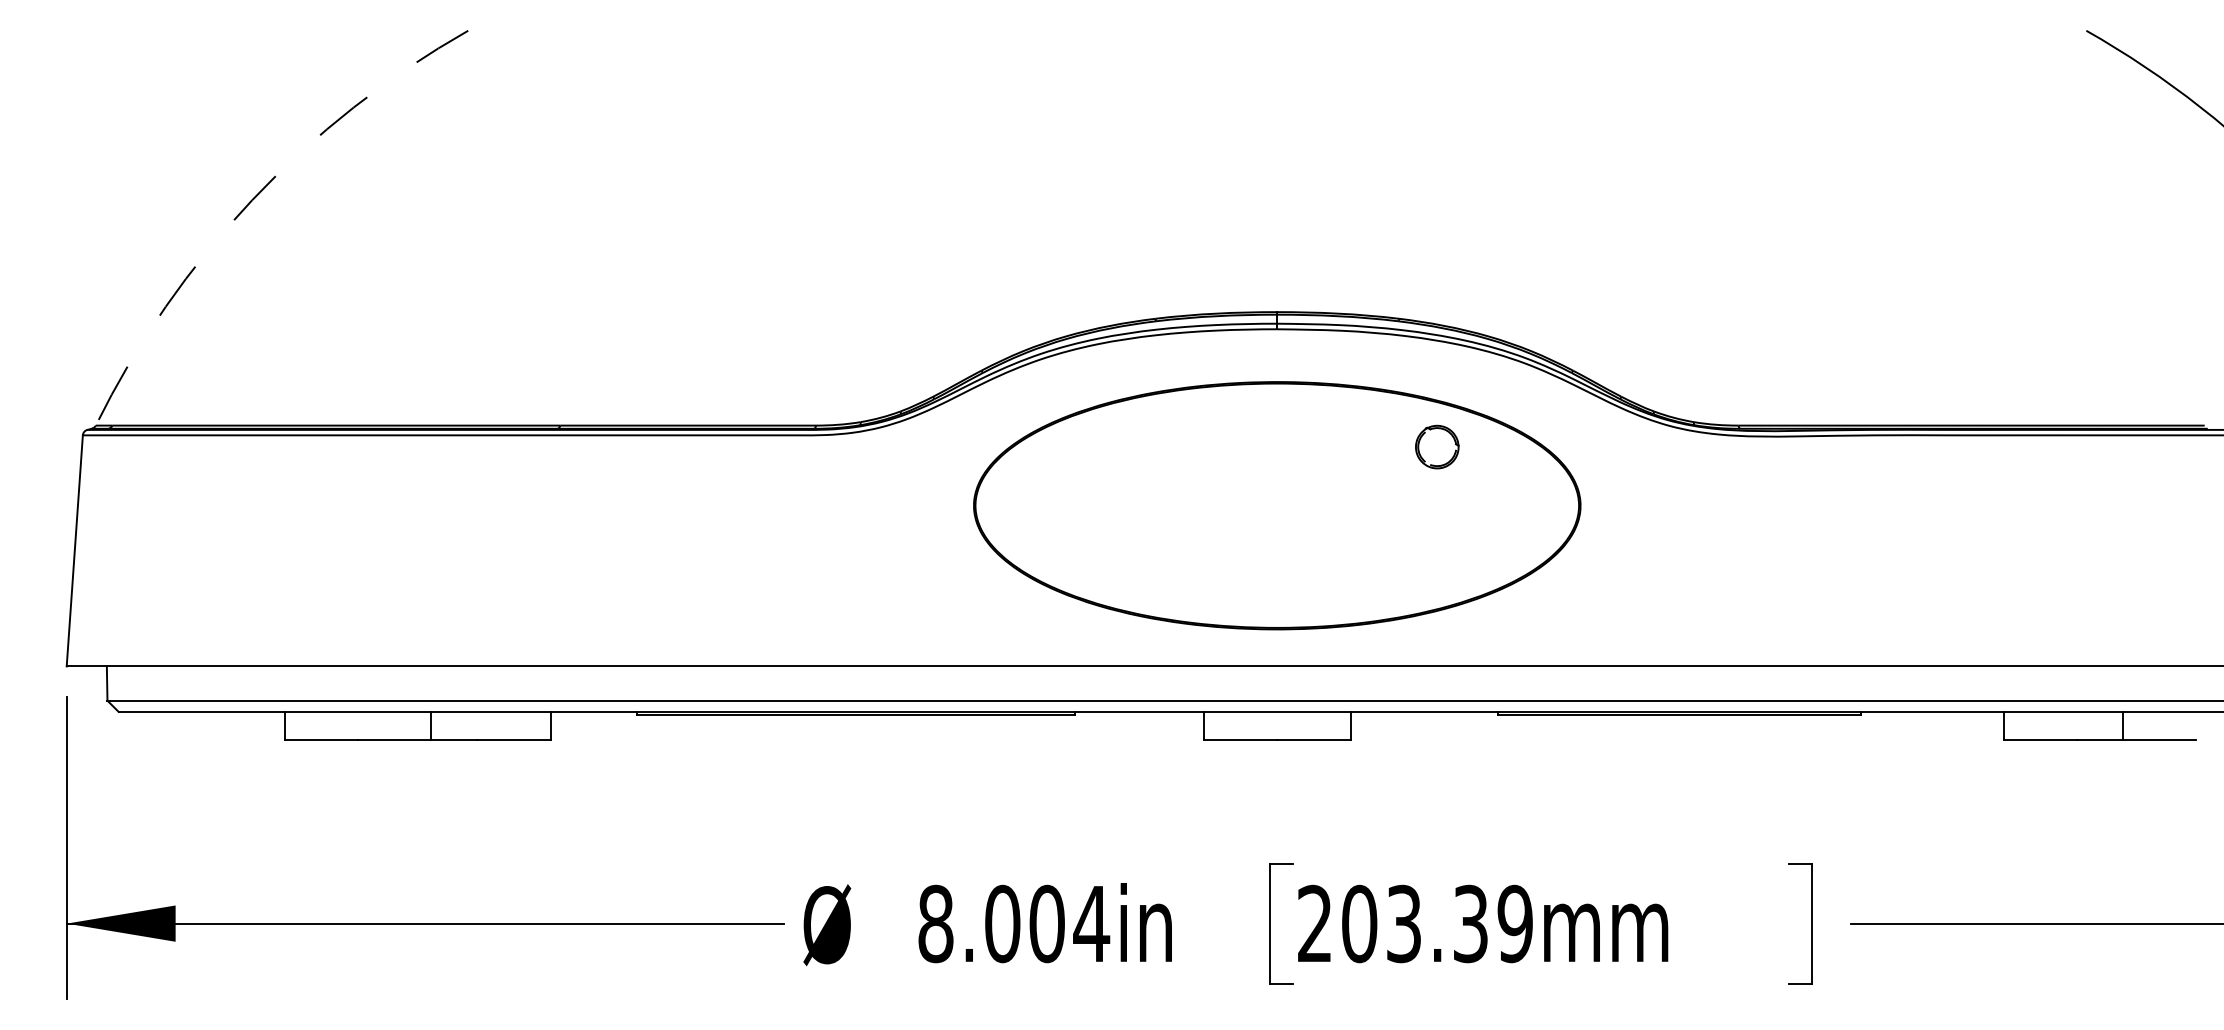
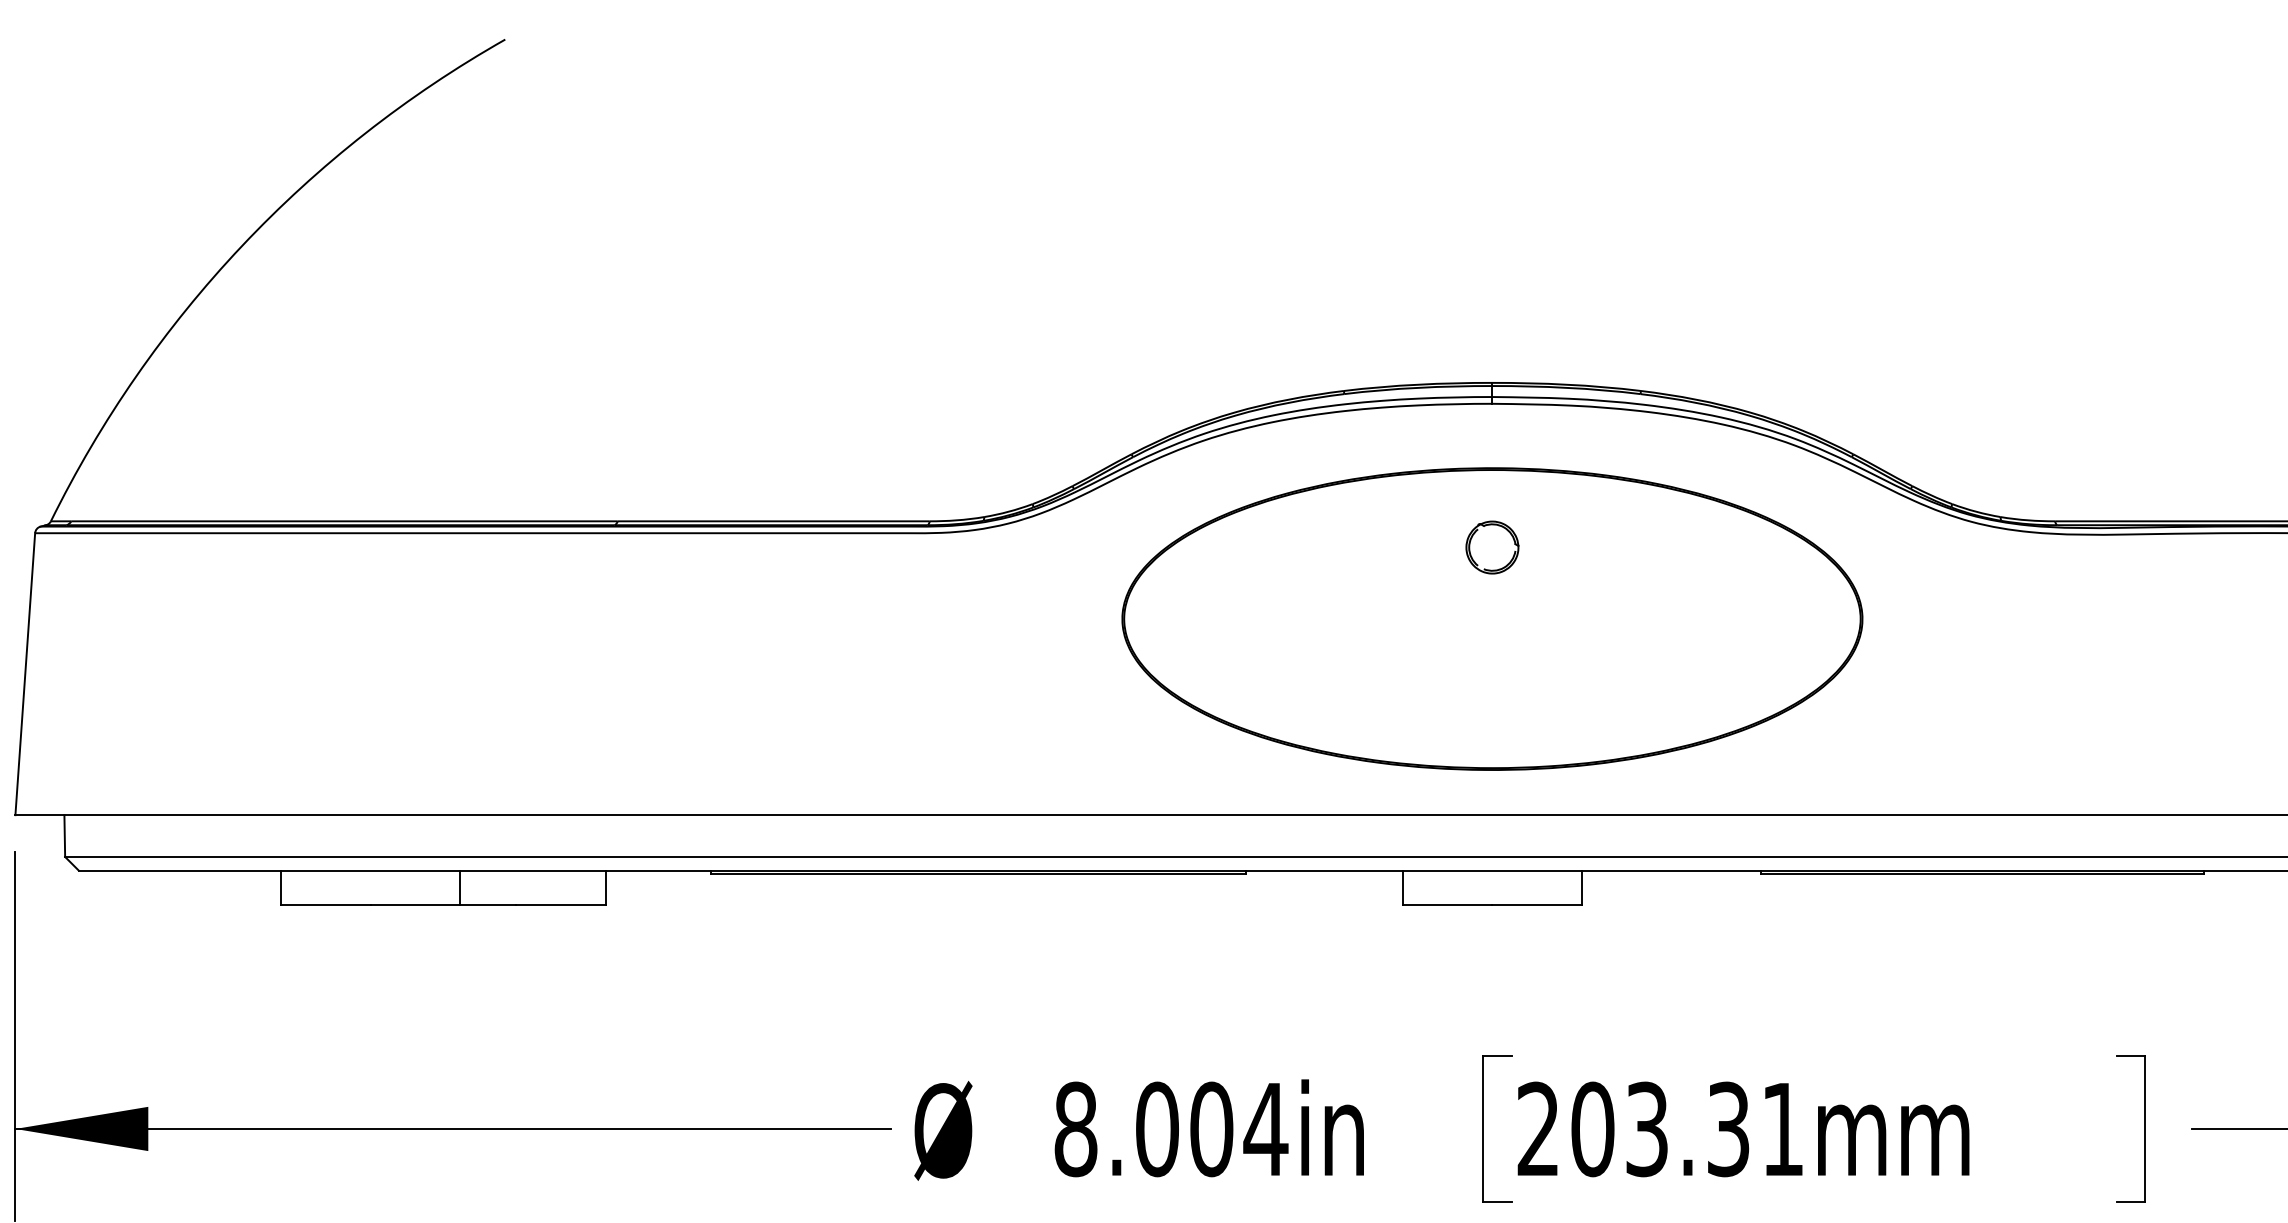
arc: (252, 200) -> (242, 246), dashed -> solid
part: (1437, 446) -> (1492, 546), moved
text: (1514, 923) -> (1781, 1128), 203.39mm -> 203.31mm

